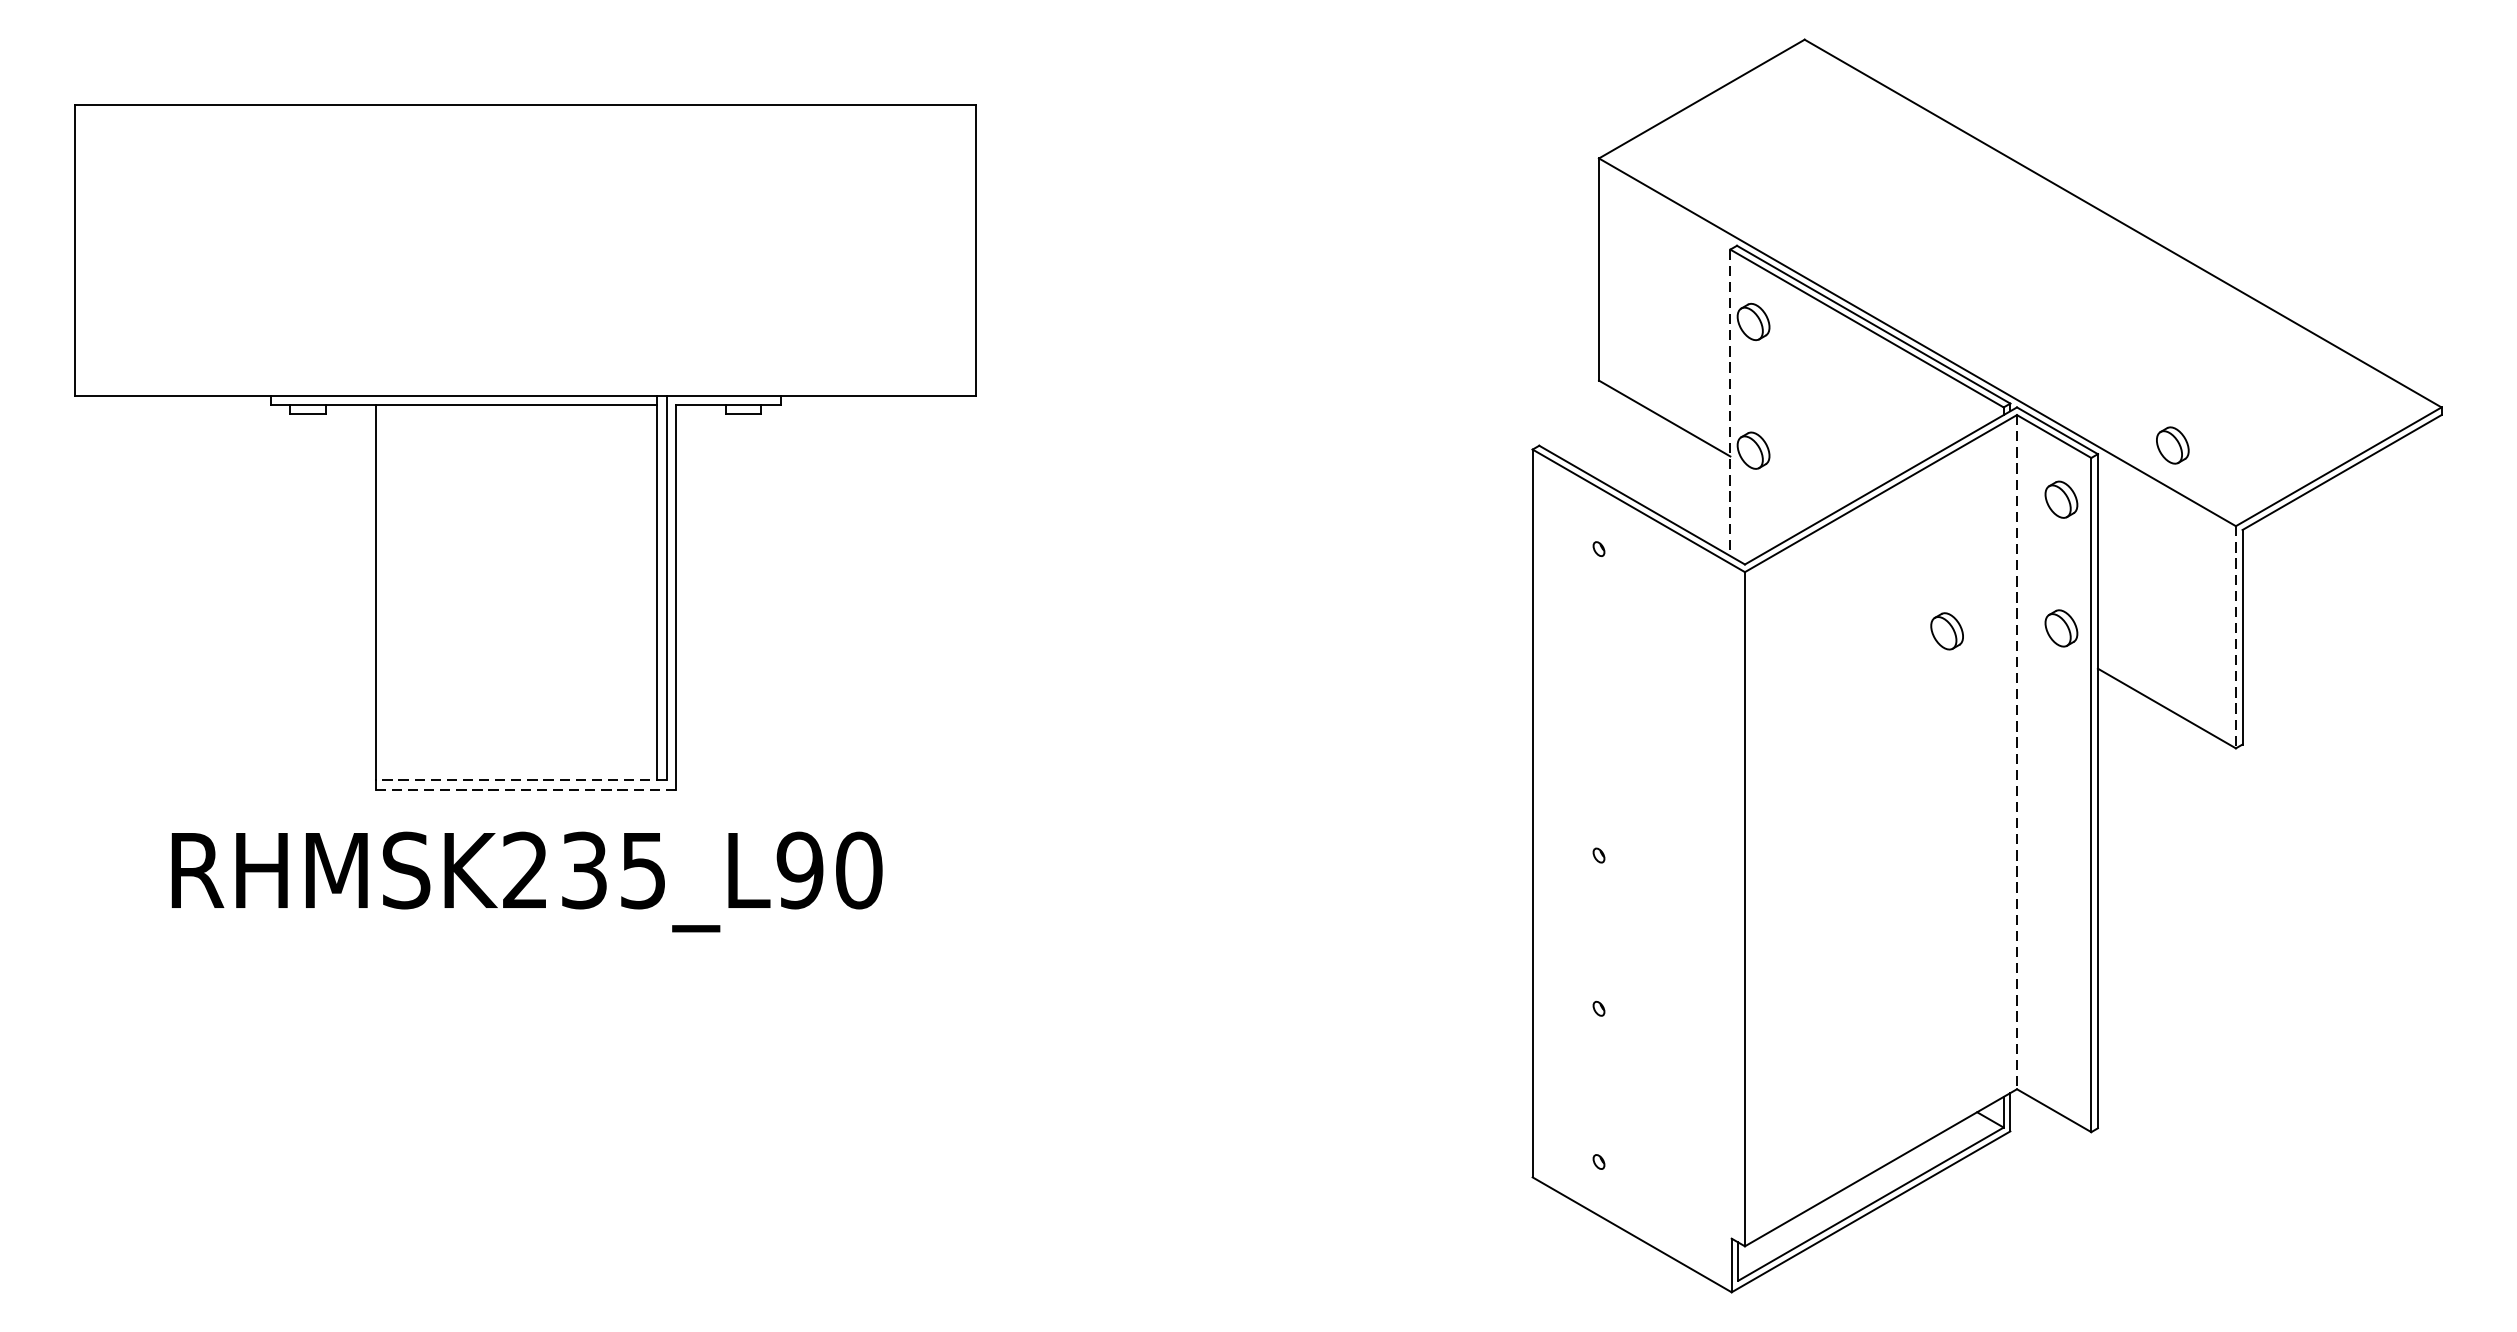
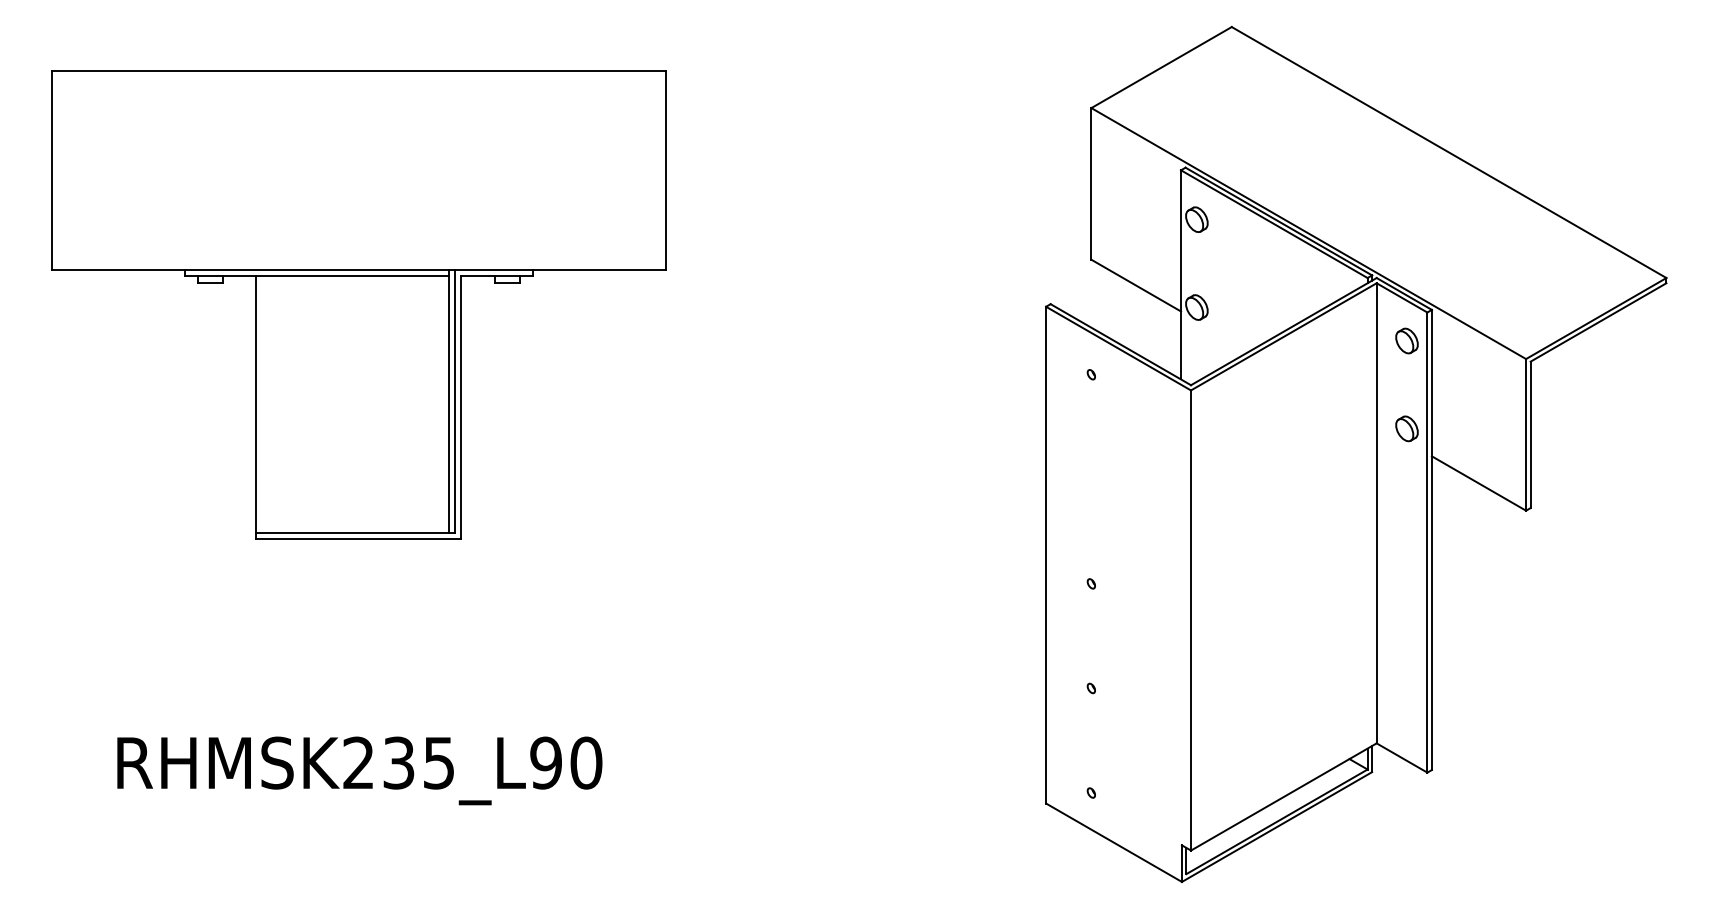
line: (1731, 402) -> (1181, 274), dashed -> solid
part: (2172, 444) -> (1482, 303), removed
part: (1946, 630) -> (1328, 430), removed
line: (2236, 636) -> (1526, 434), dashed -> solid
line: (2016, 752) -> (1376, 513), dashed -> solid
line: (520, 780) -> (355, 532), dashed -> solid
line: (526, 789) -> (359, 538), dashed -> solid
text: (526, 881) -> (359, 770), moved

